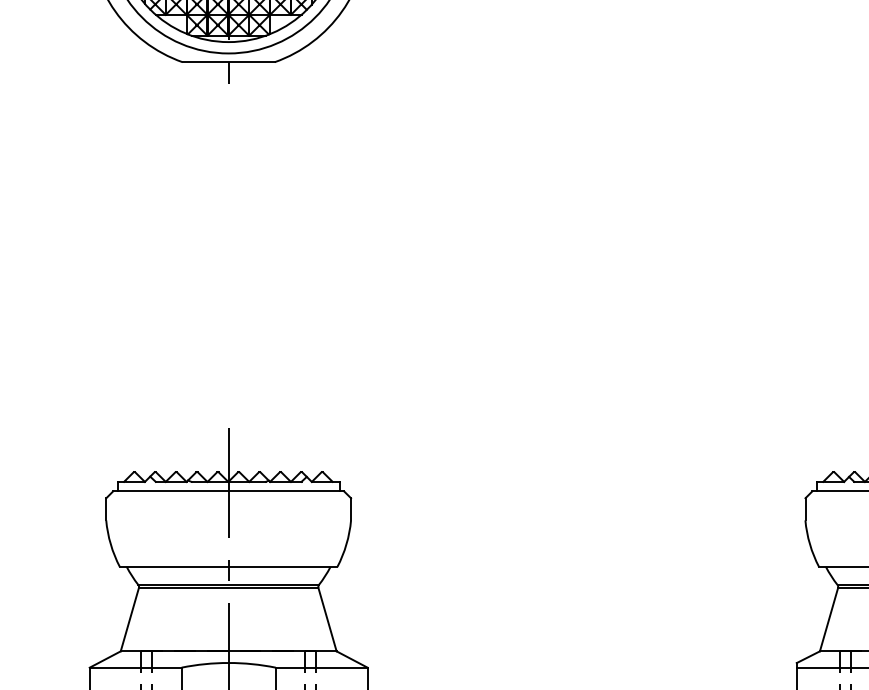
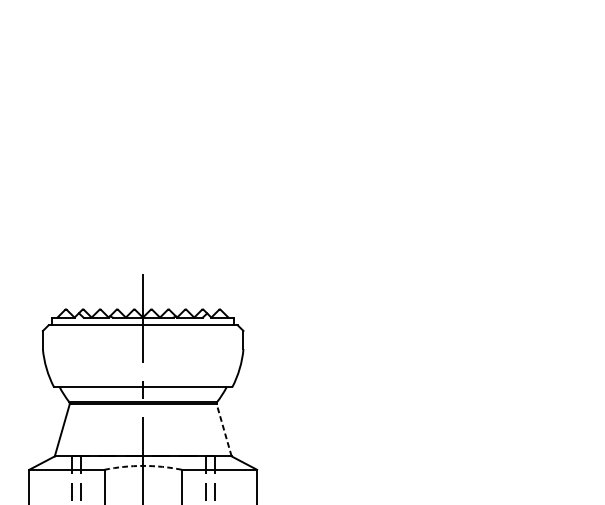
line: (327, 619) -> (224, 430), solid -> dashed
arc: (228, 662) -> (143, 465), solid -> dashed

